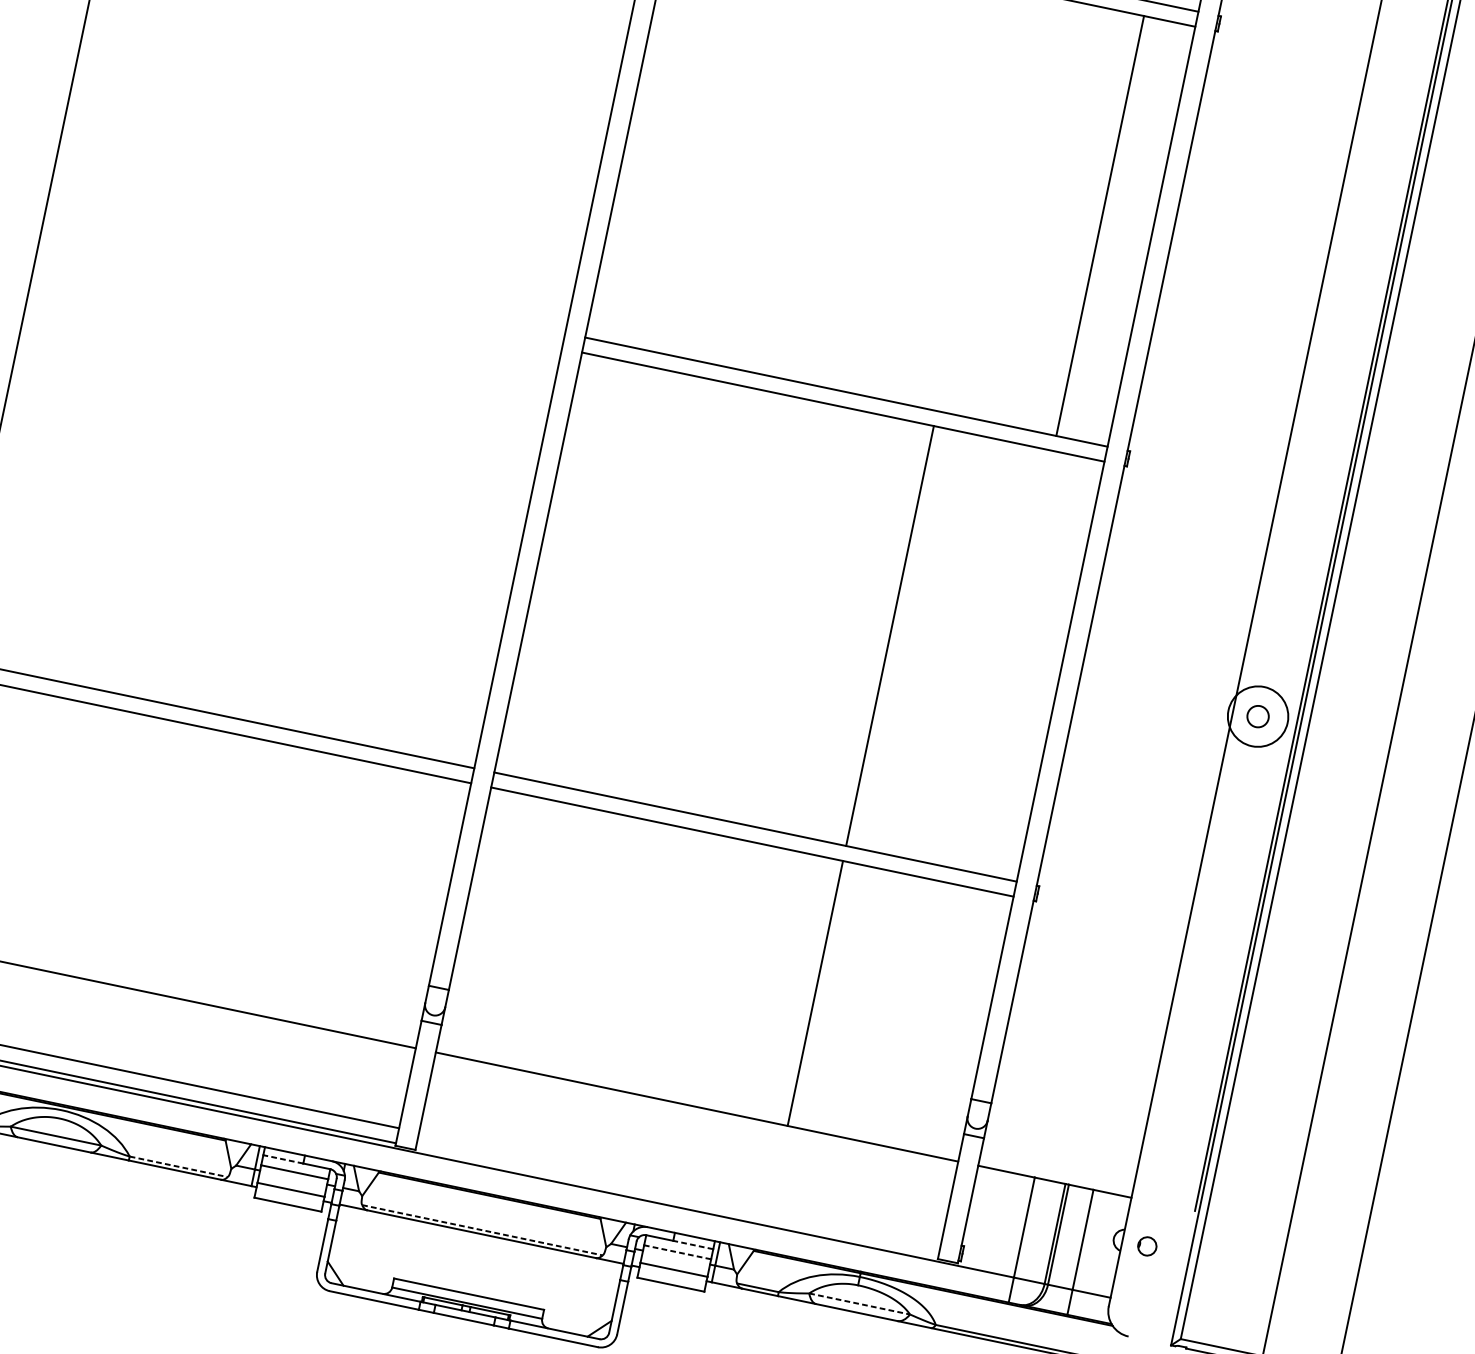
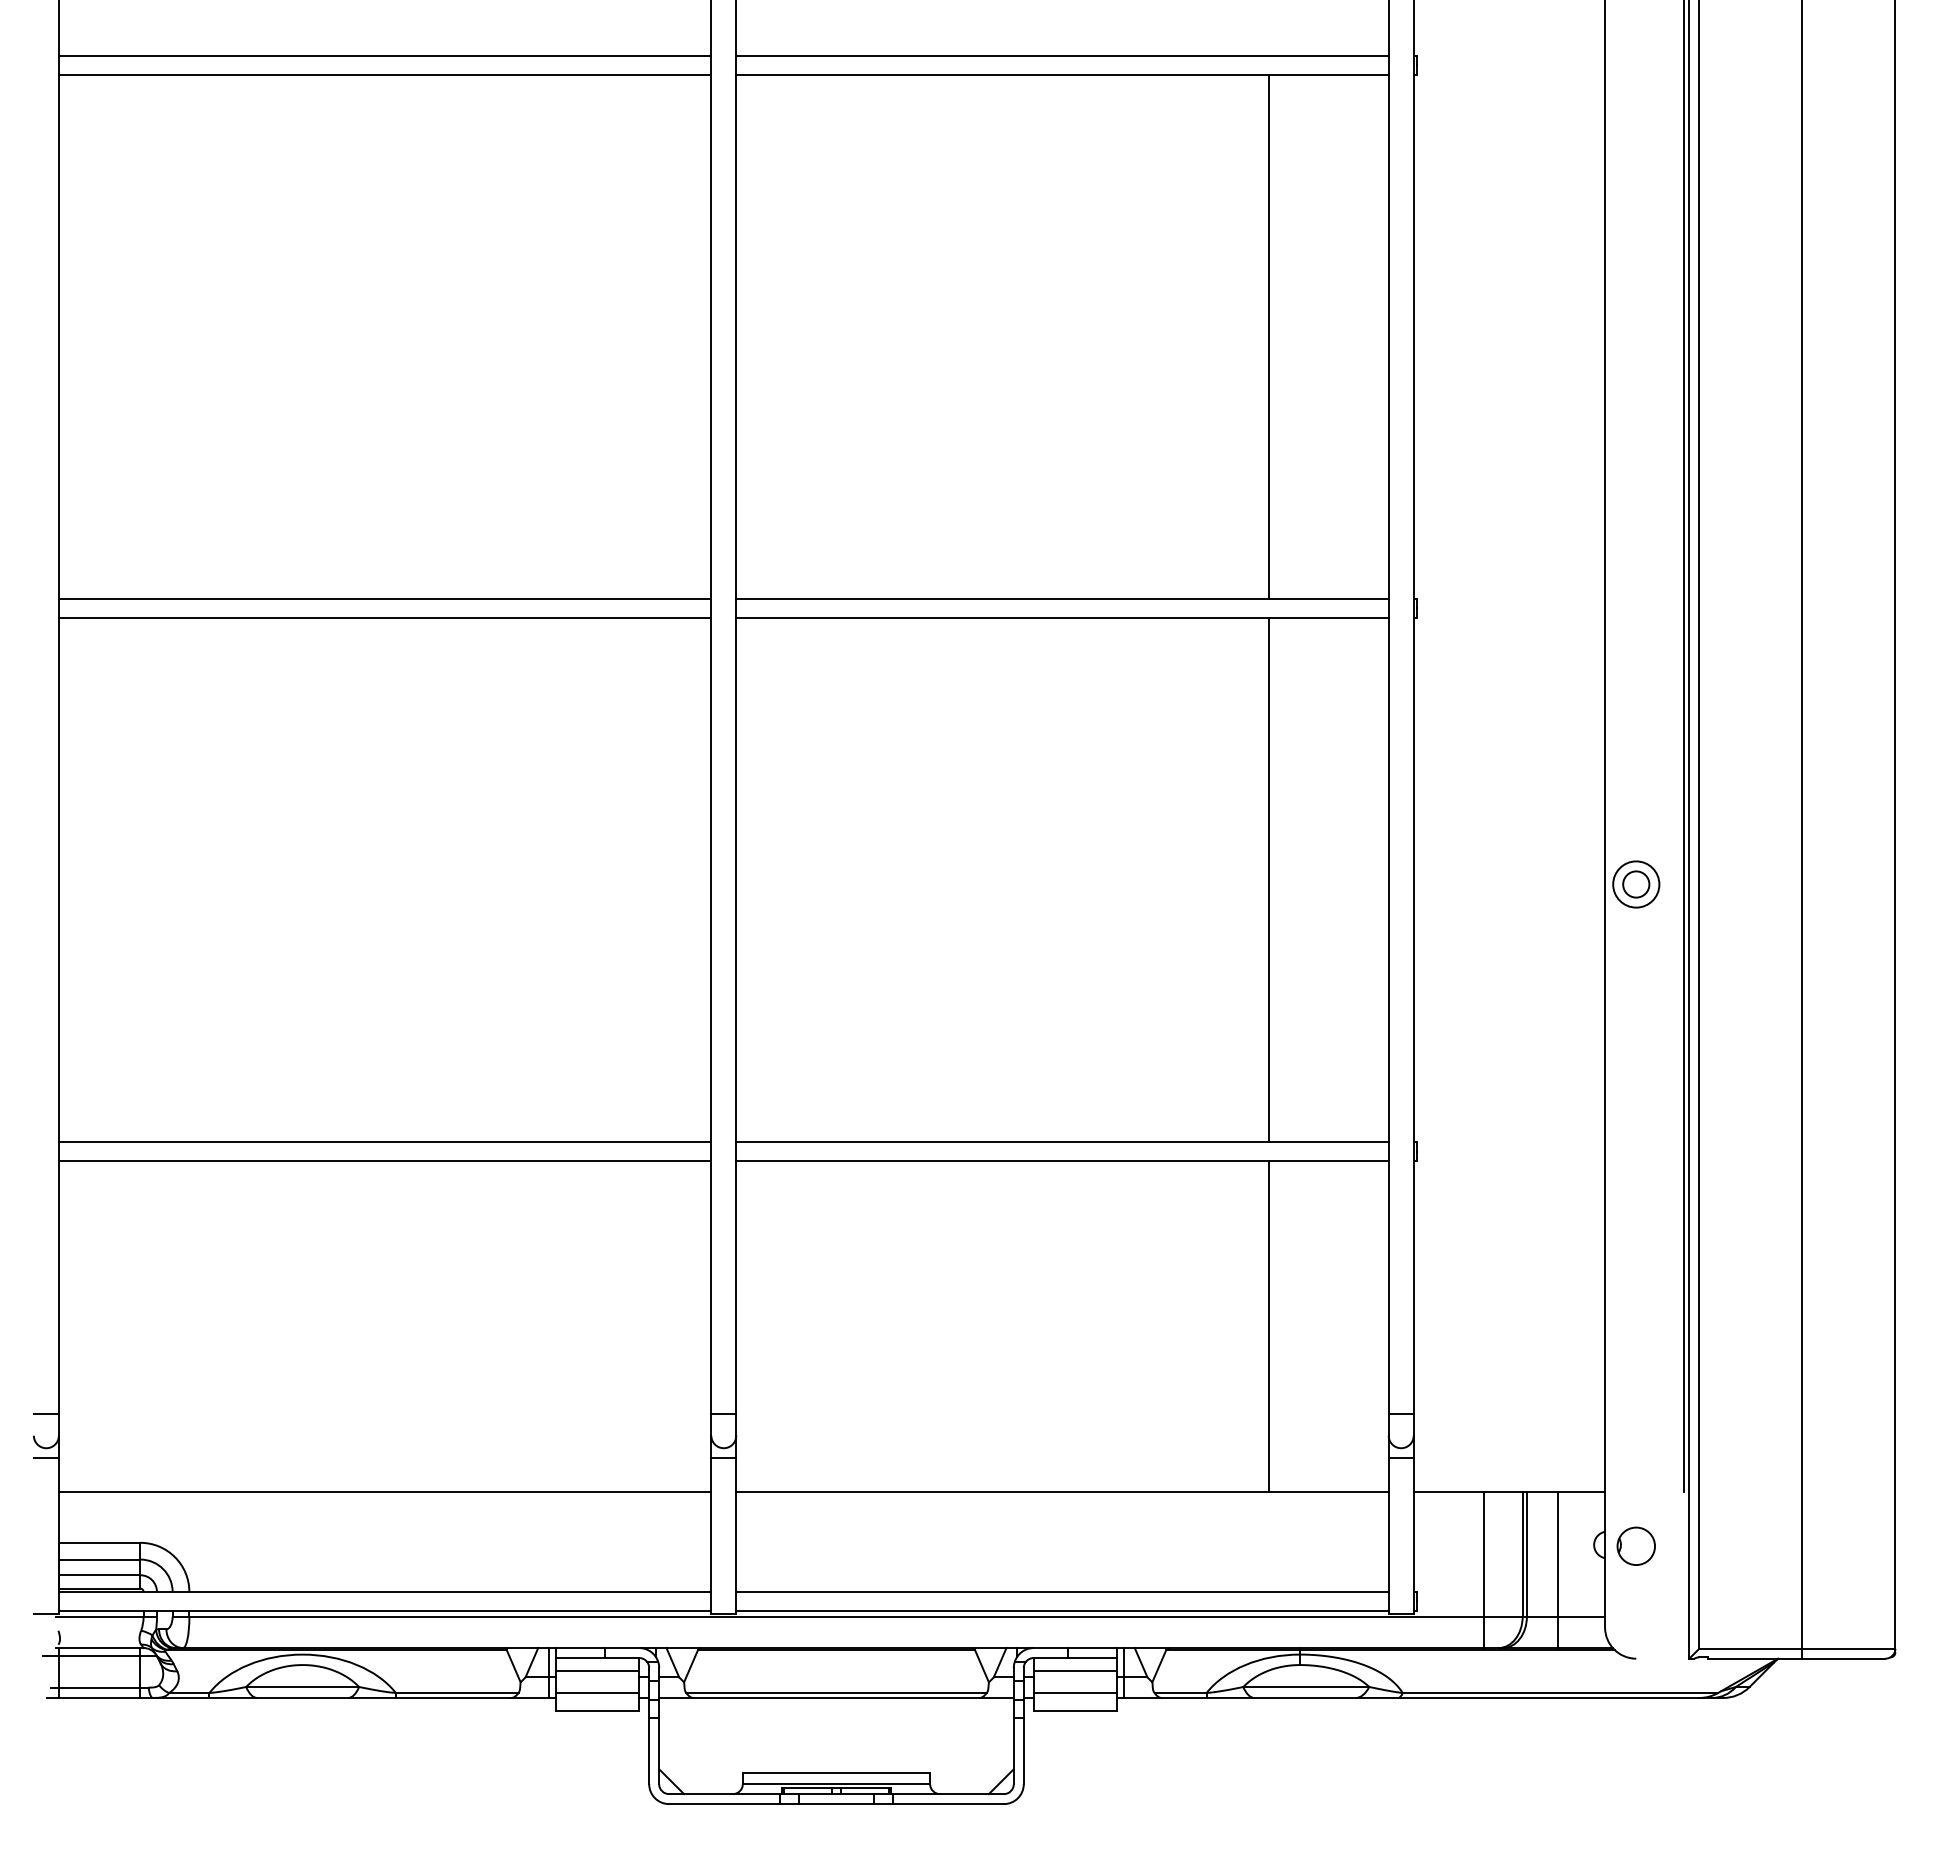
line: (1100, 225) -> (1268, 336), moved
line: (303, 279) -> (384, 599), added
line: (300, 293) -> (384, 617), added
line: (889, 635) -> (1268, 879), moved
circle: (1258, 716) -> (1636, 884), size x0.62
line: (815, 993) -> (1268, 1326), moved
line: (283, 1159) -> (580, 1658), dashed -> solid
line: (178, 1167) -> (457, 1693), dashed -> solid
line: (680, 1186) -> (1062, 1591), added
line: (677, 1201) -> (1062, 1610), added
line: (483, 1230) -> (837, 1693), dashed -> solid
line: (693, 1245) -> (1092, 1658), dashed -> solid
part: (1146, 1245) -> (1635, 1545), size x1.67
line: (677, 1252) -> (1075, 1670), dashed -> solid
line: (859, 1303) -> (1306, 1686), dashed -> solid

